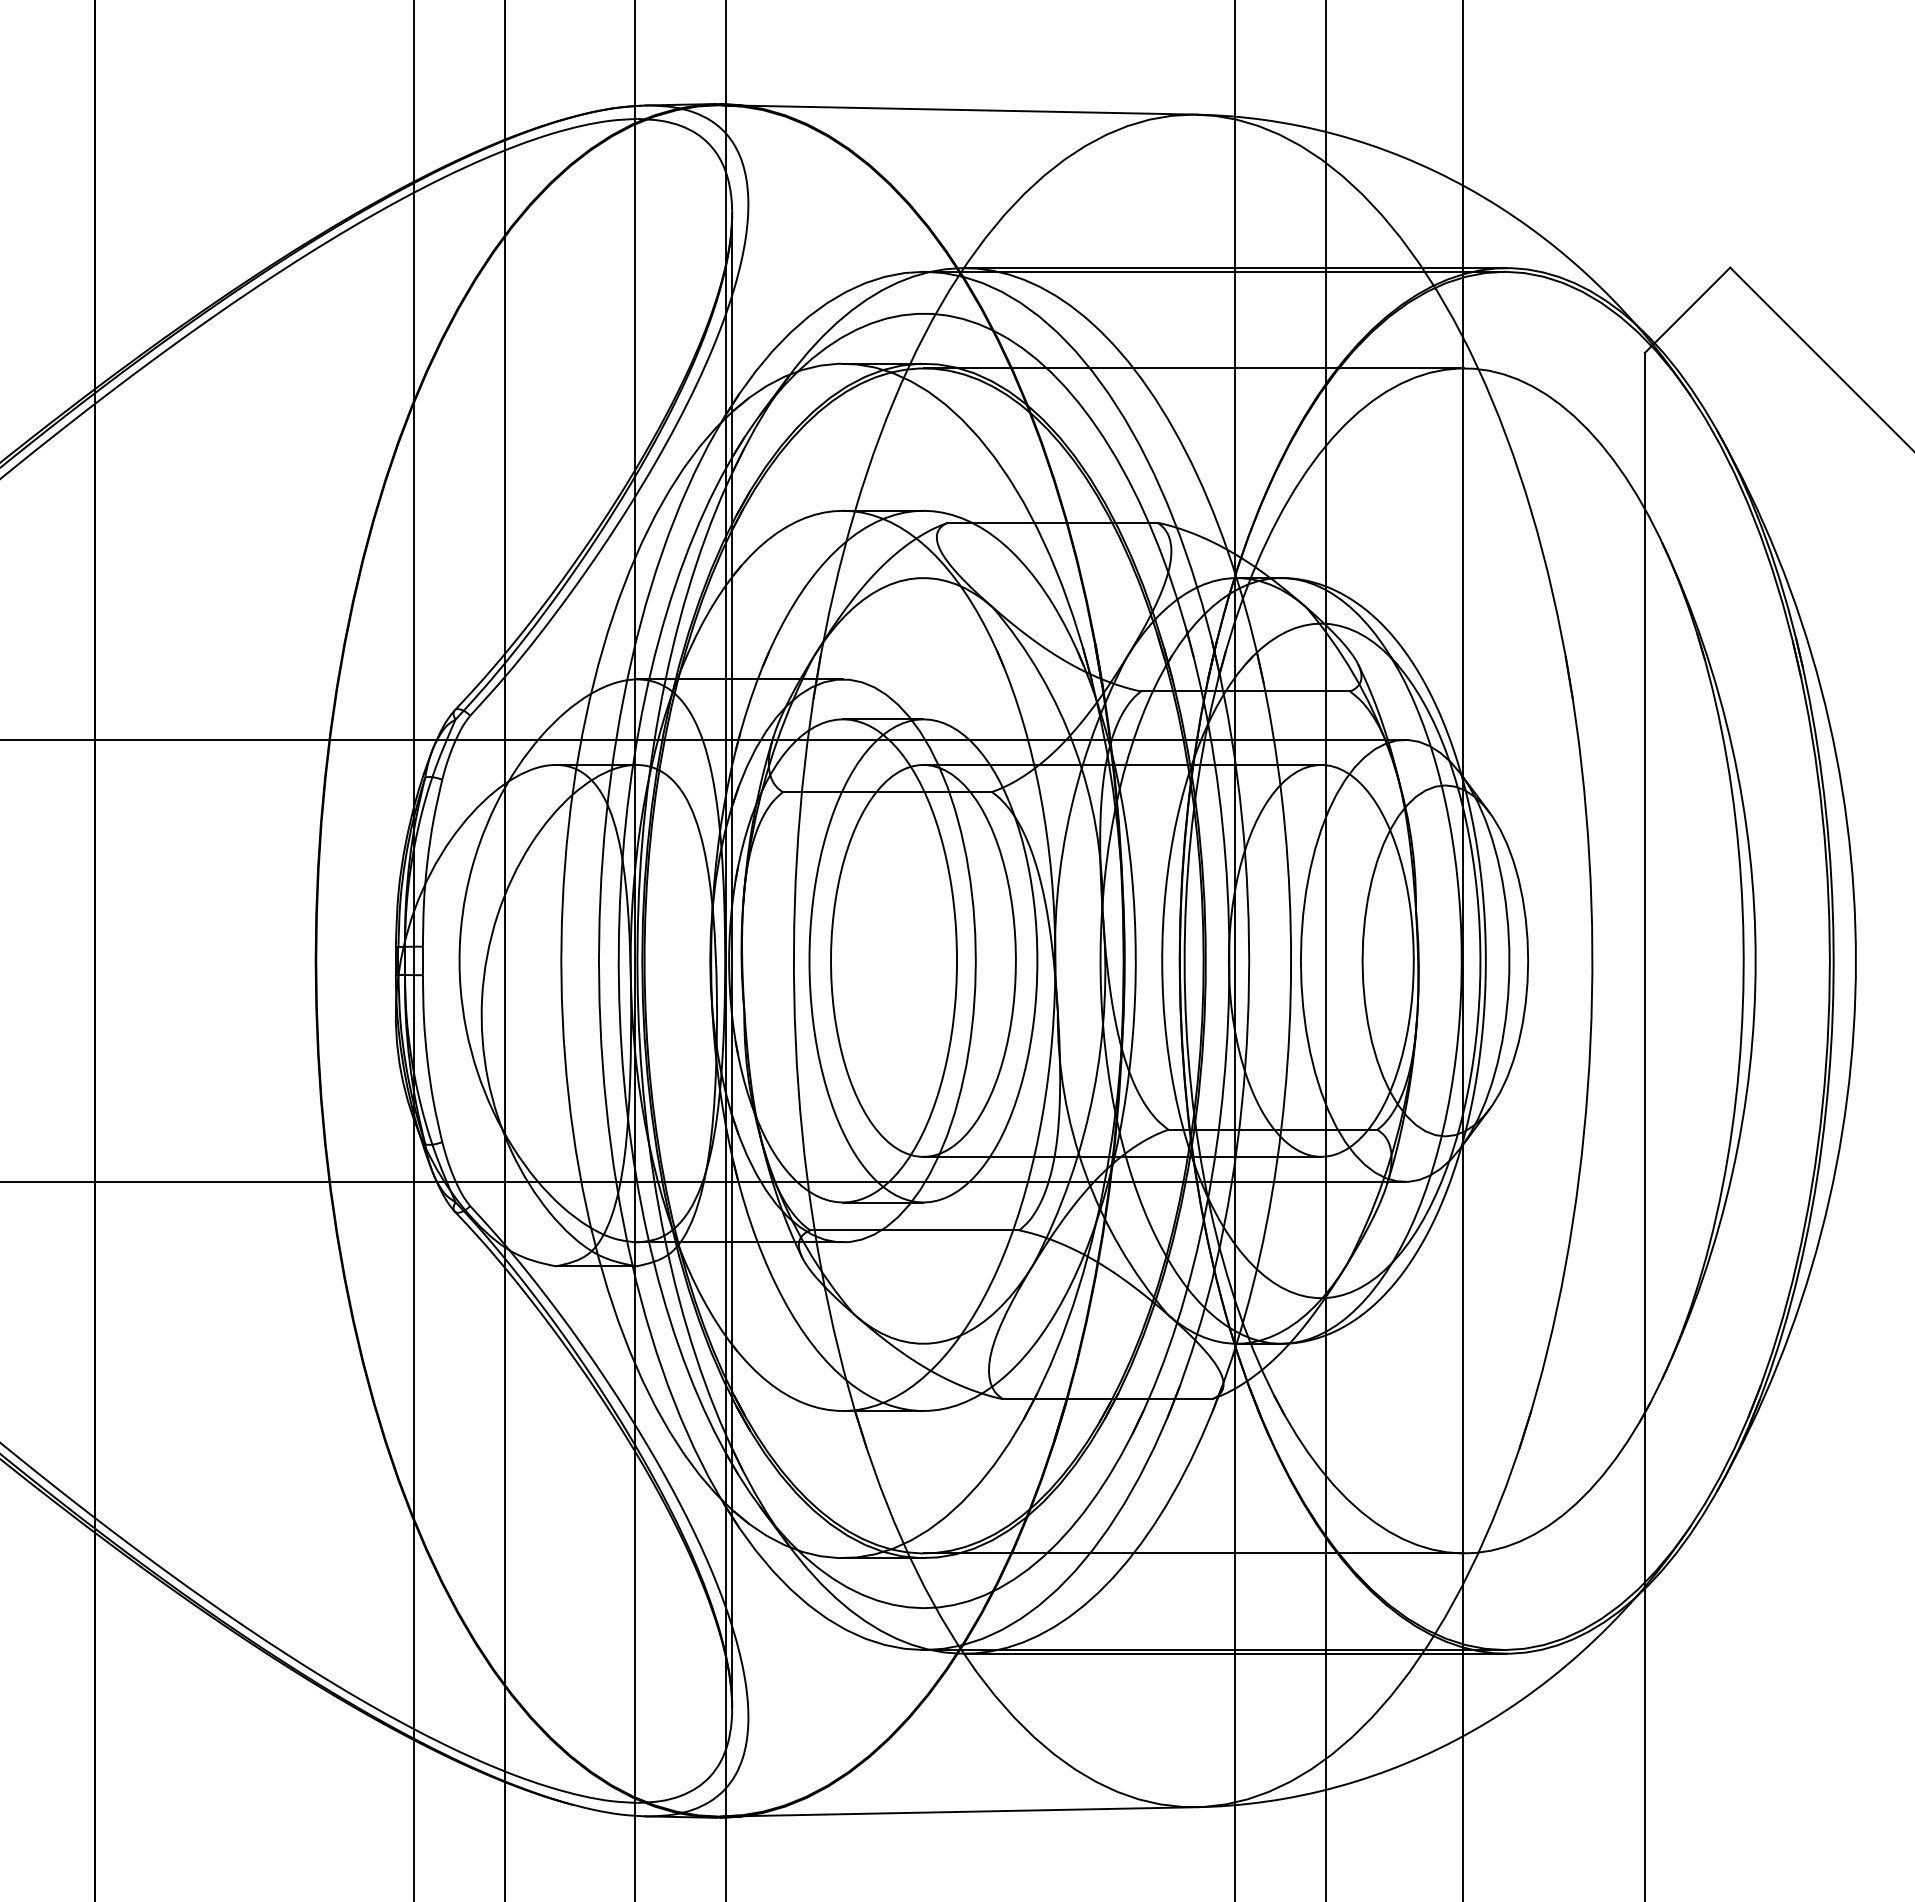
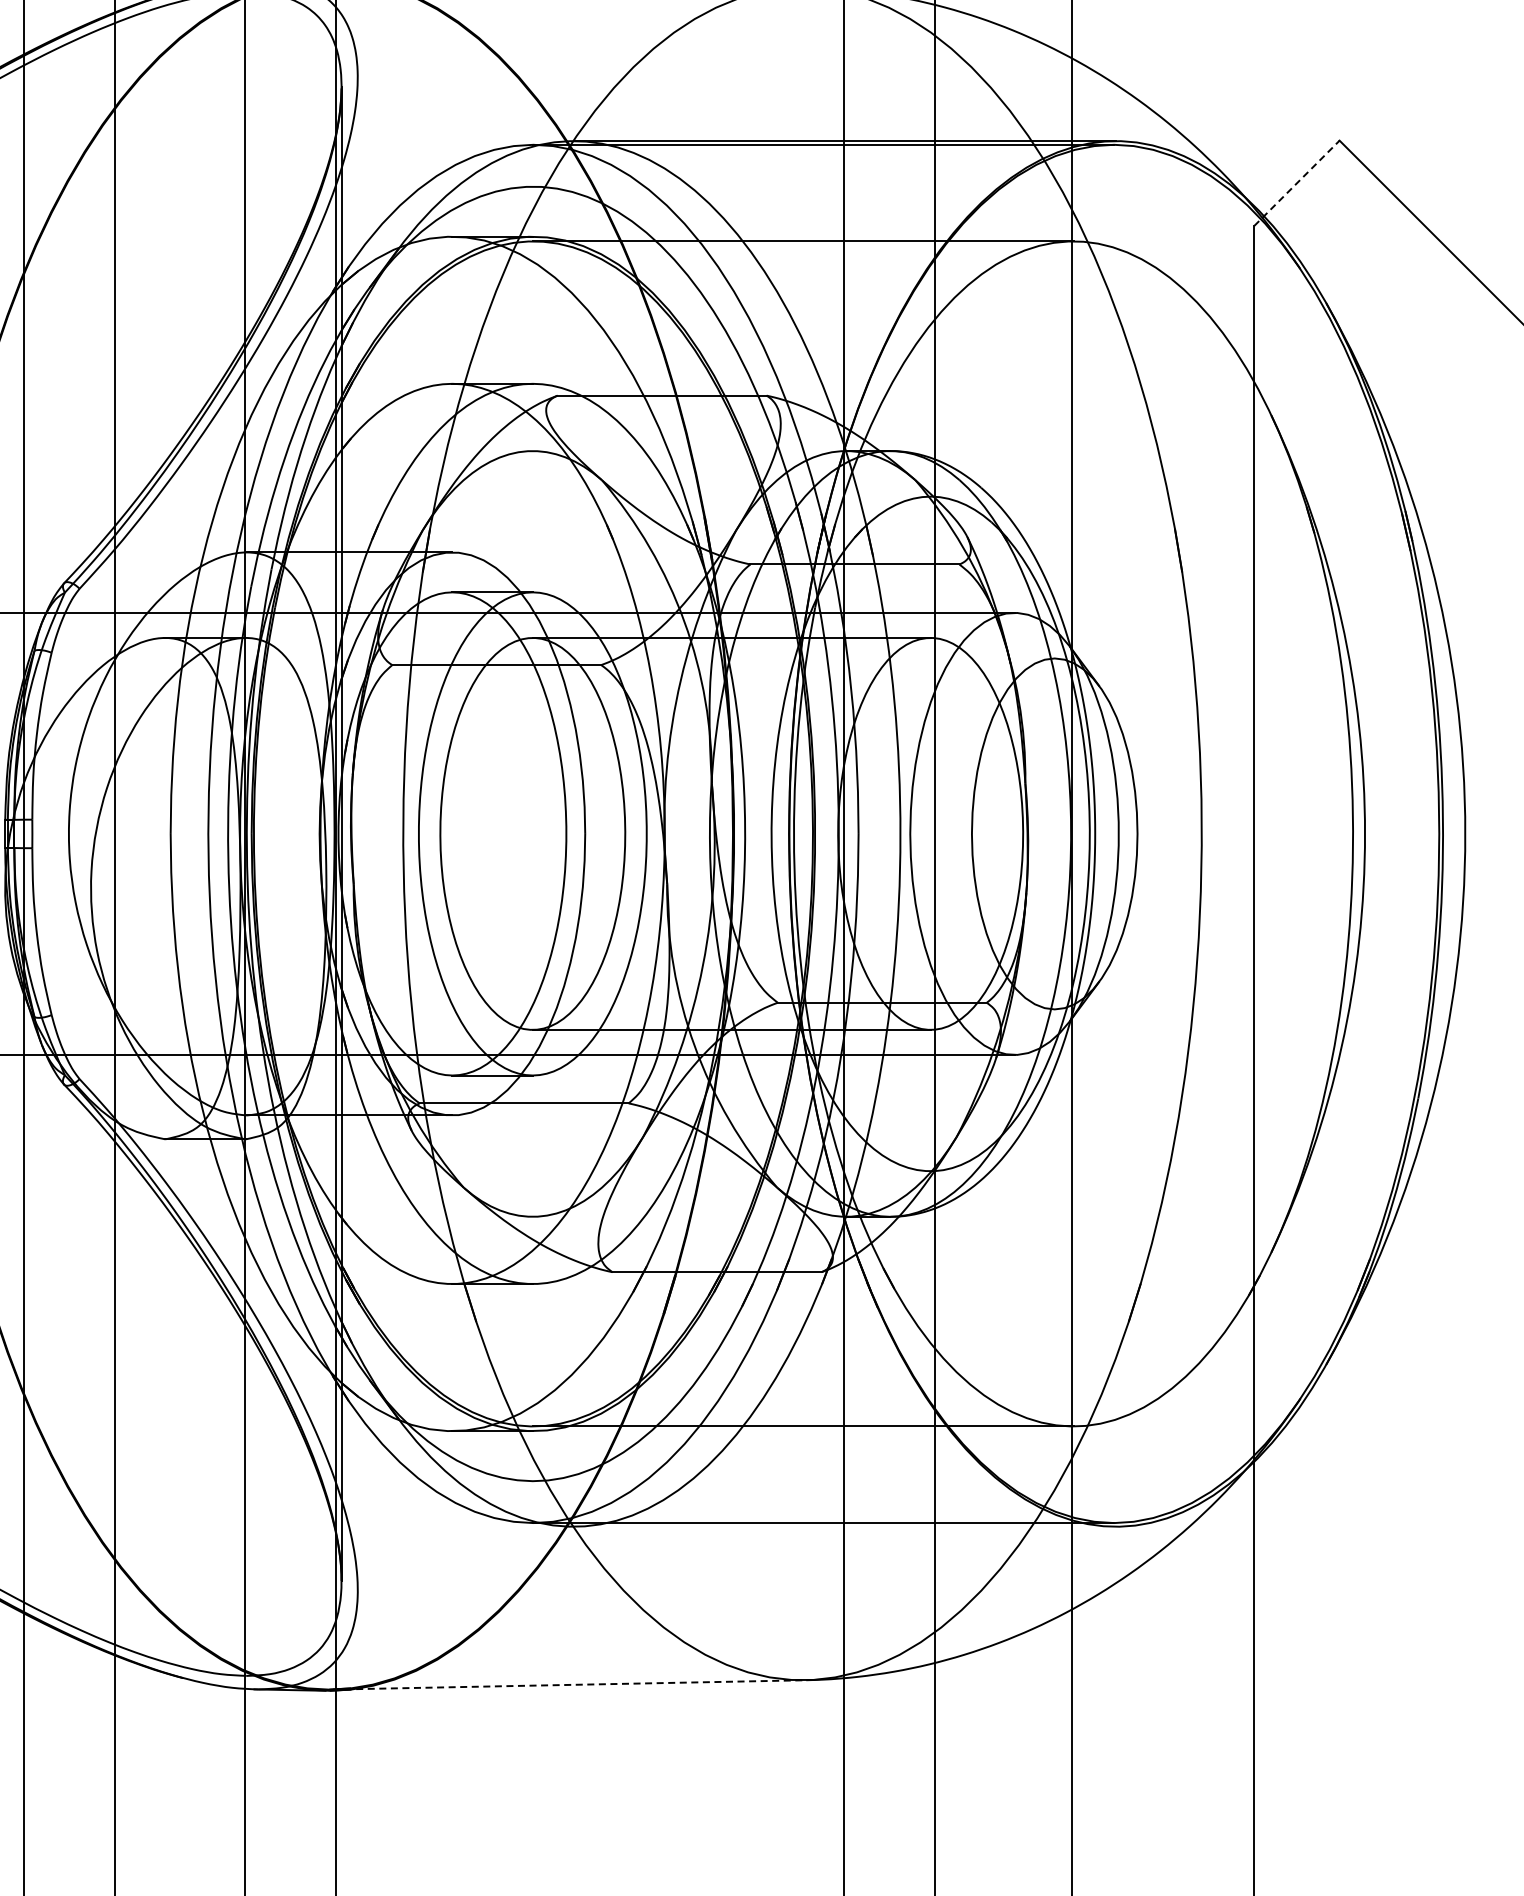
line: (1687, 309) -> (1296, 182), solid -> dashed
line: (1235, 1653) -> (844, 1526), removed
line: (960, 1811) -> (569, 1684), solid -> dashed

